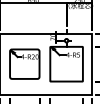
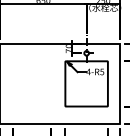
part: (24, 63) -> (31, 82), removed

